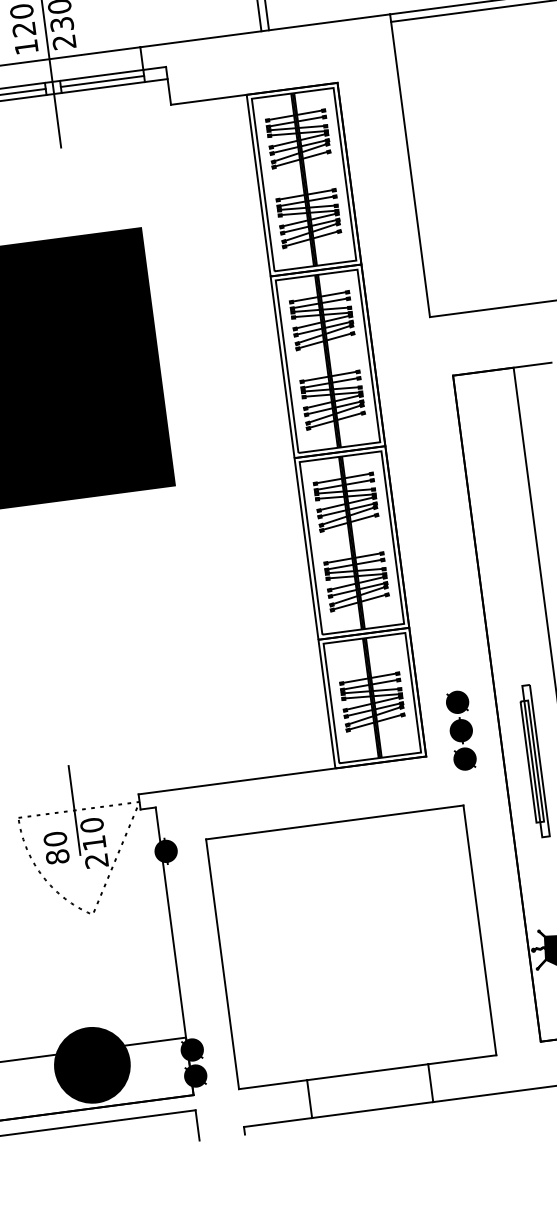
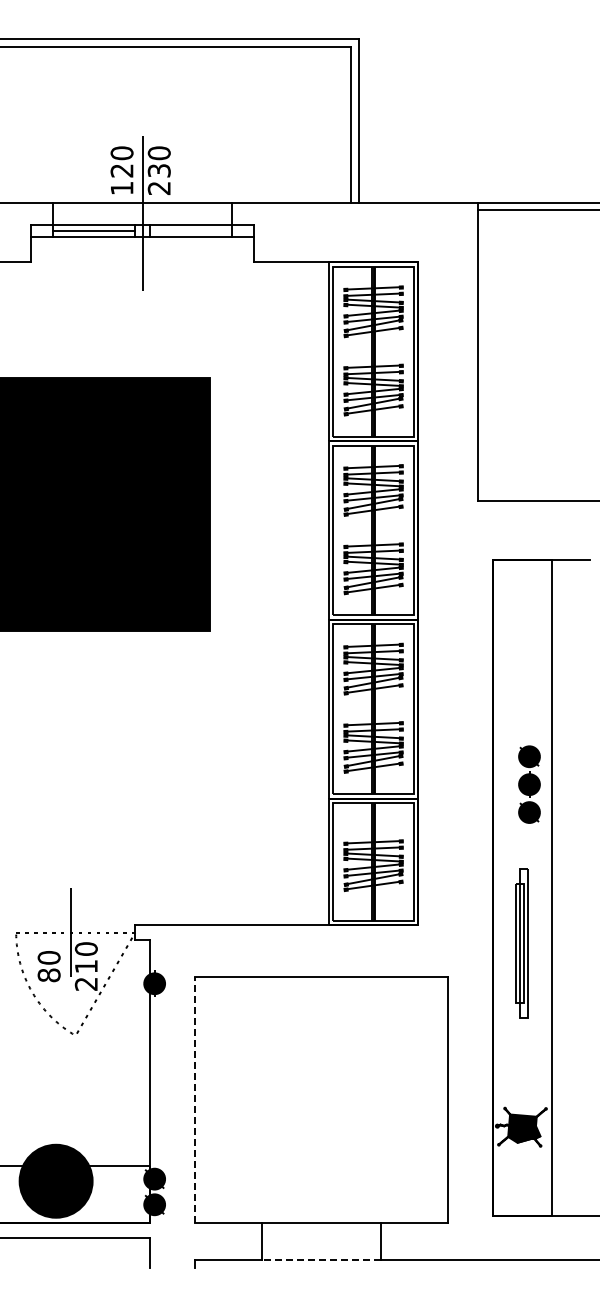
line: (102, 81) -> (191, 231), removed
part: (461, 730) -> (529, 784), moved
line: (222, 964) -> (194, 1100), solid -> dashed
line: (372, 1110) -> (321, 1260), solid -> dashed

